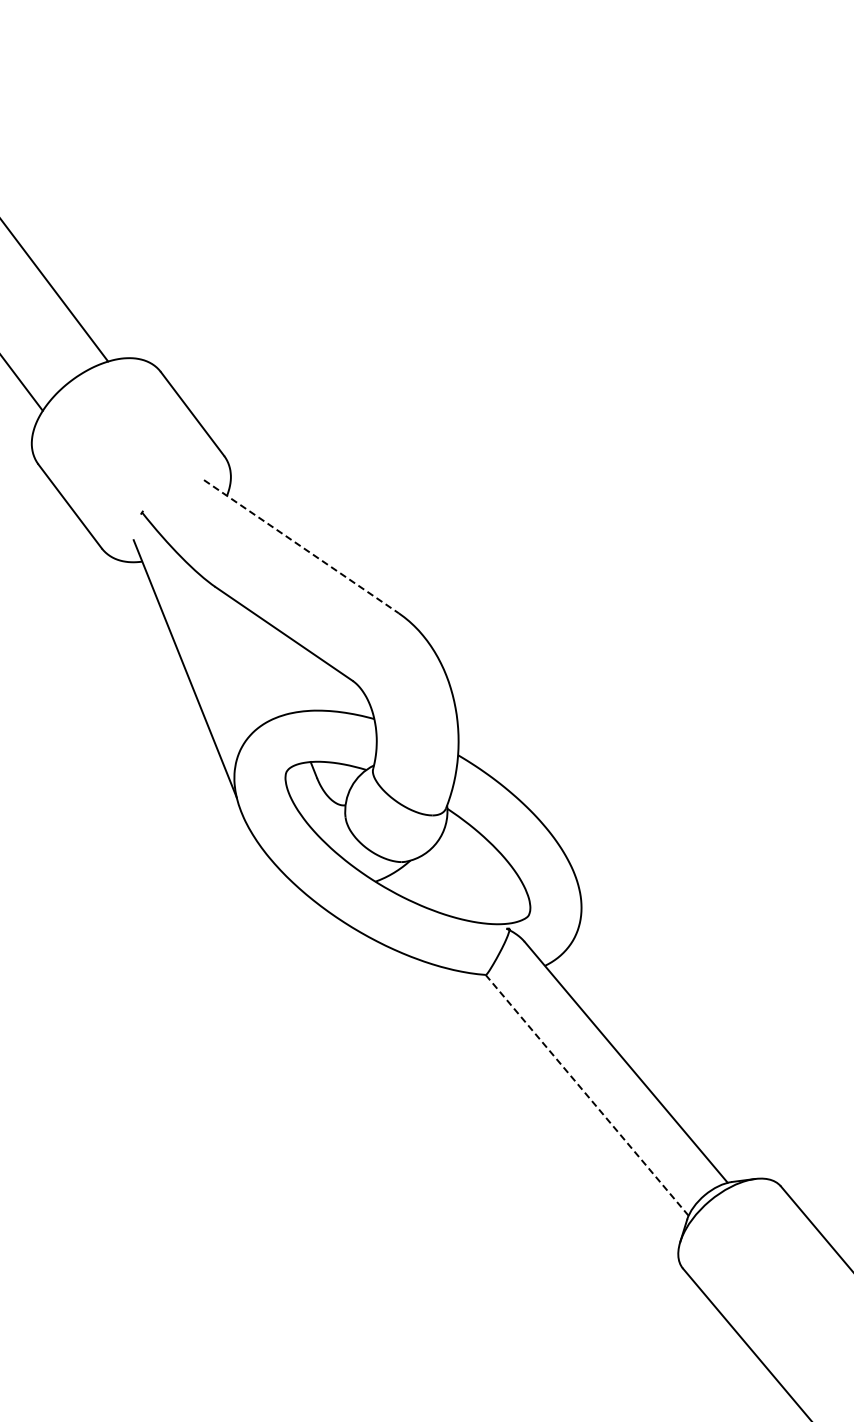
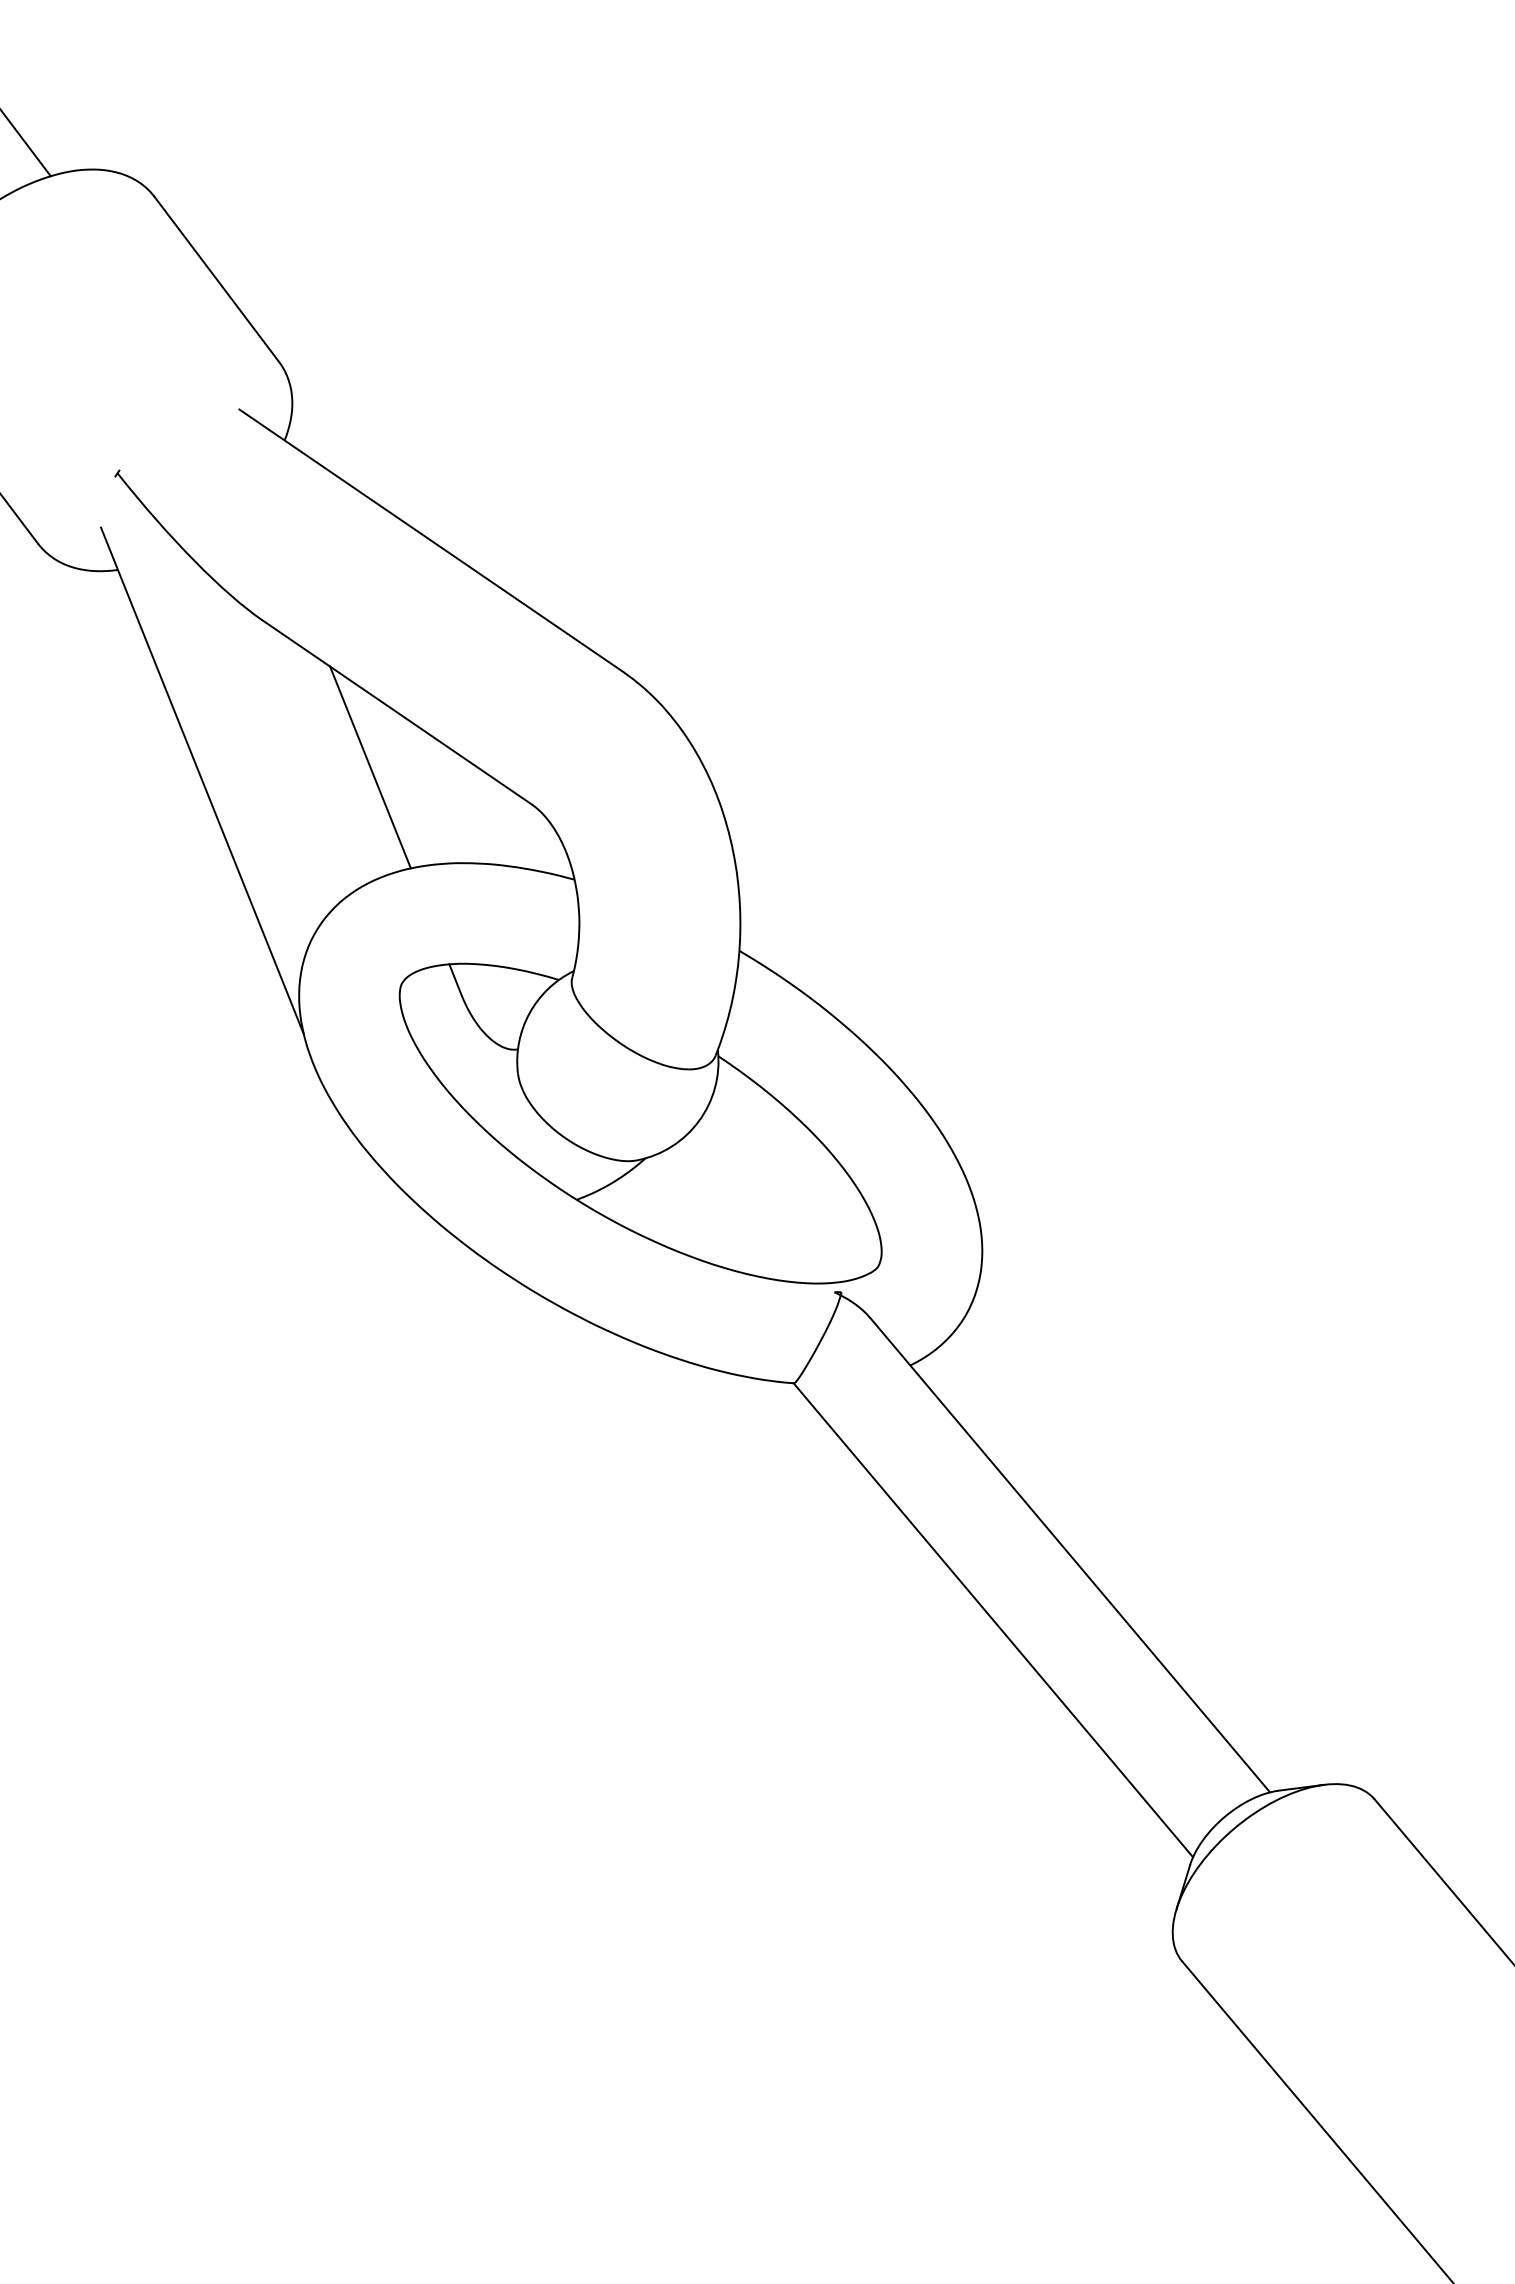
line: (301, 547) -> (431, 542), dashed -> solid
line: (270, 661) -> (370, 766), added
line: (587, 1095) -> (994, 1620), dashed -> solid

